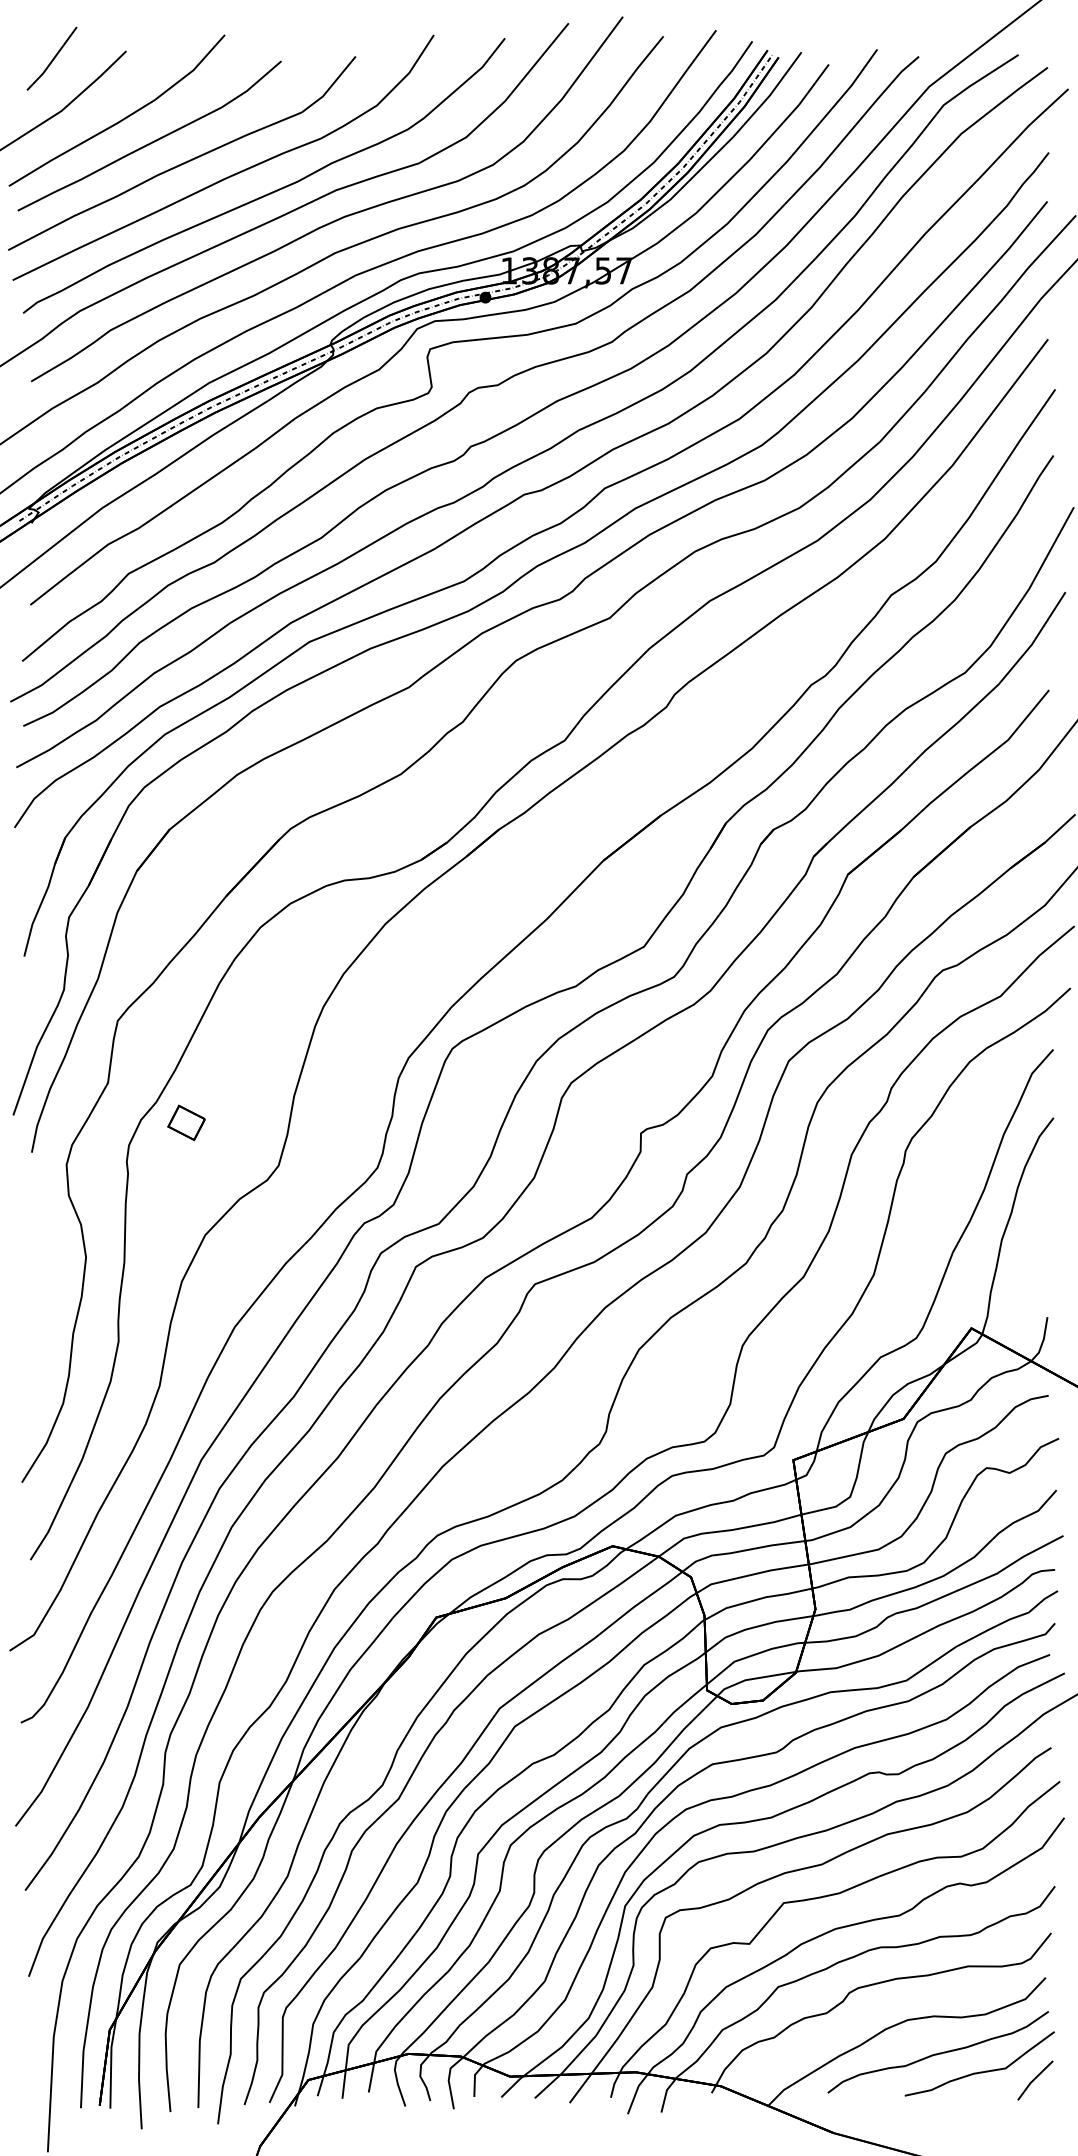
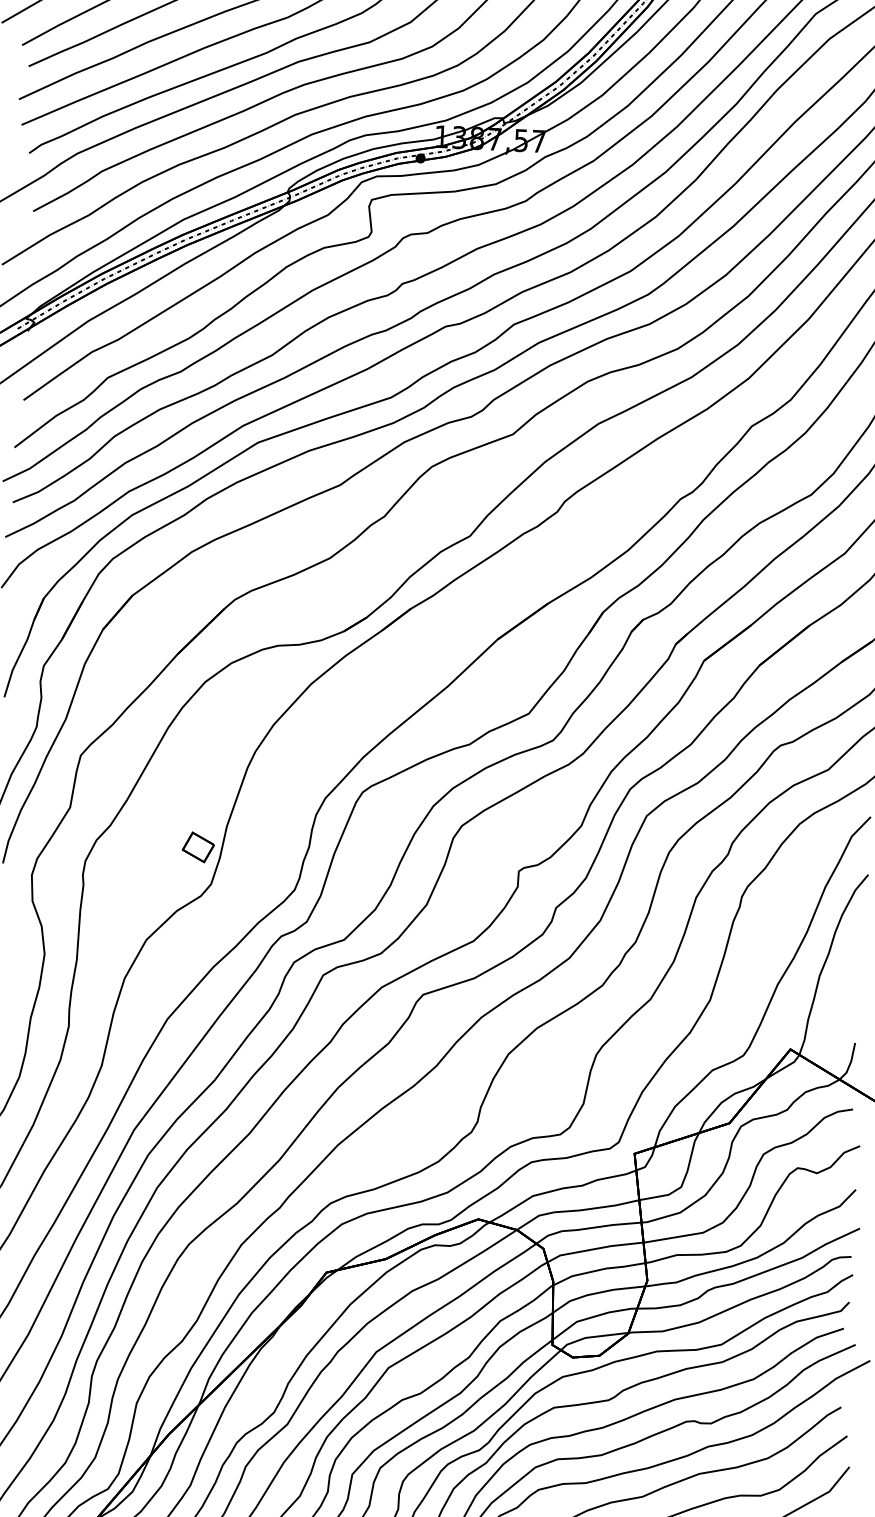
part: (186, 1122) -> (198, 847), moved

